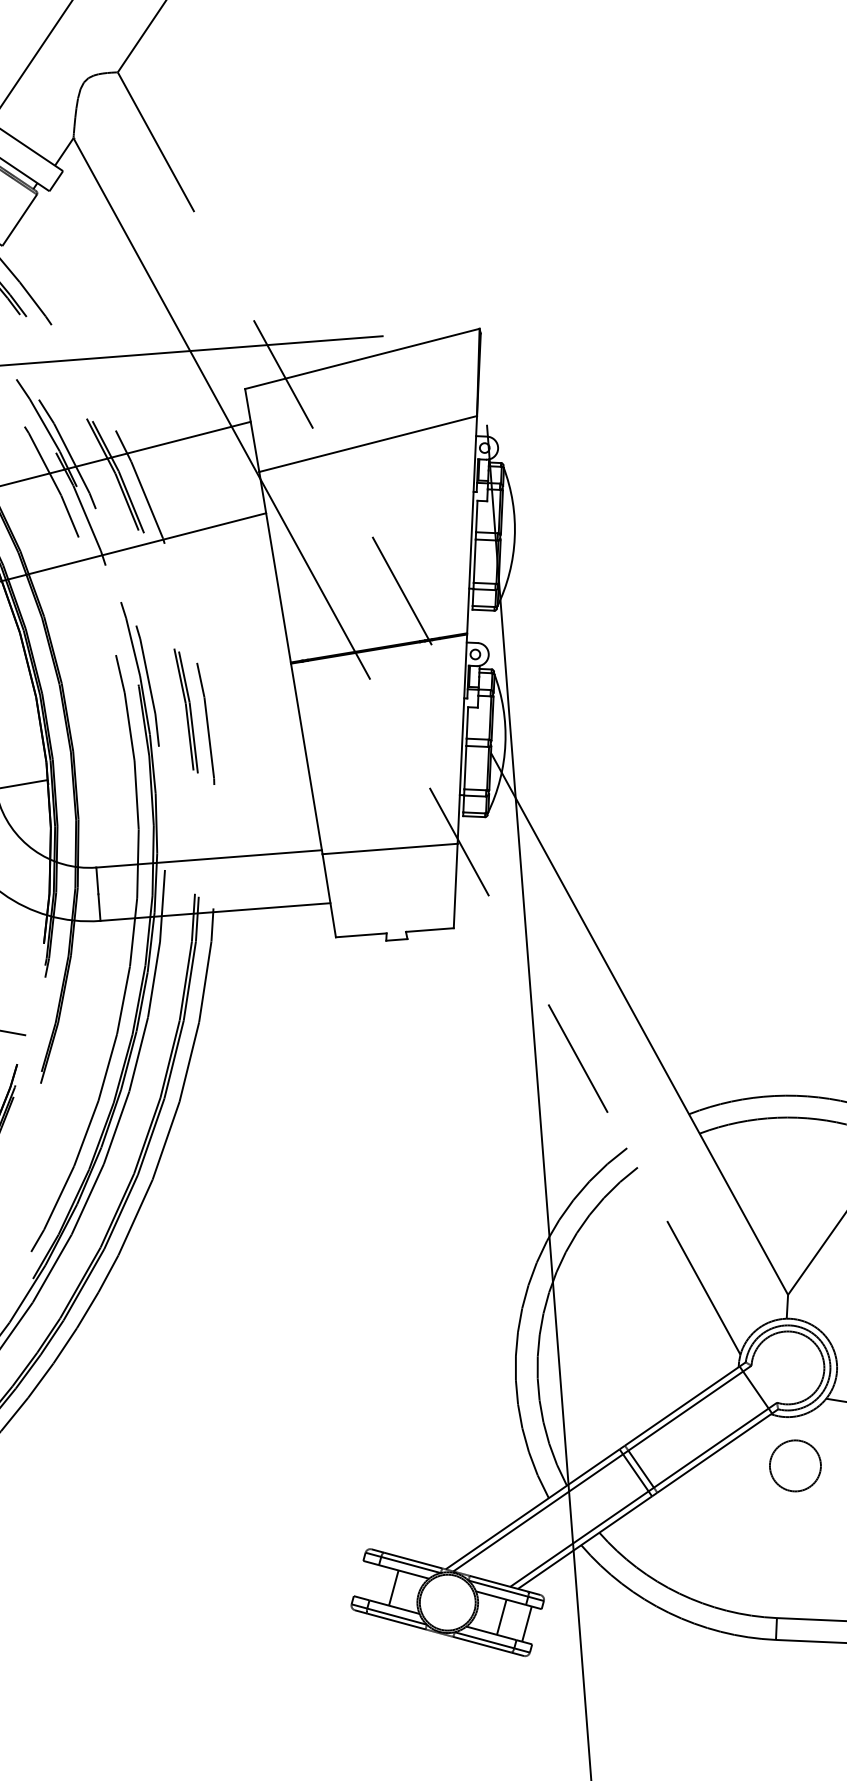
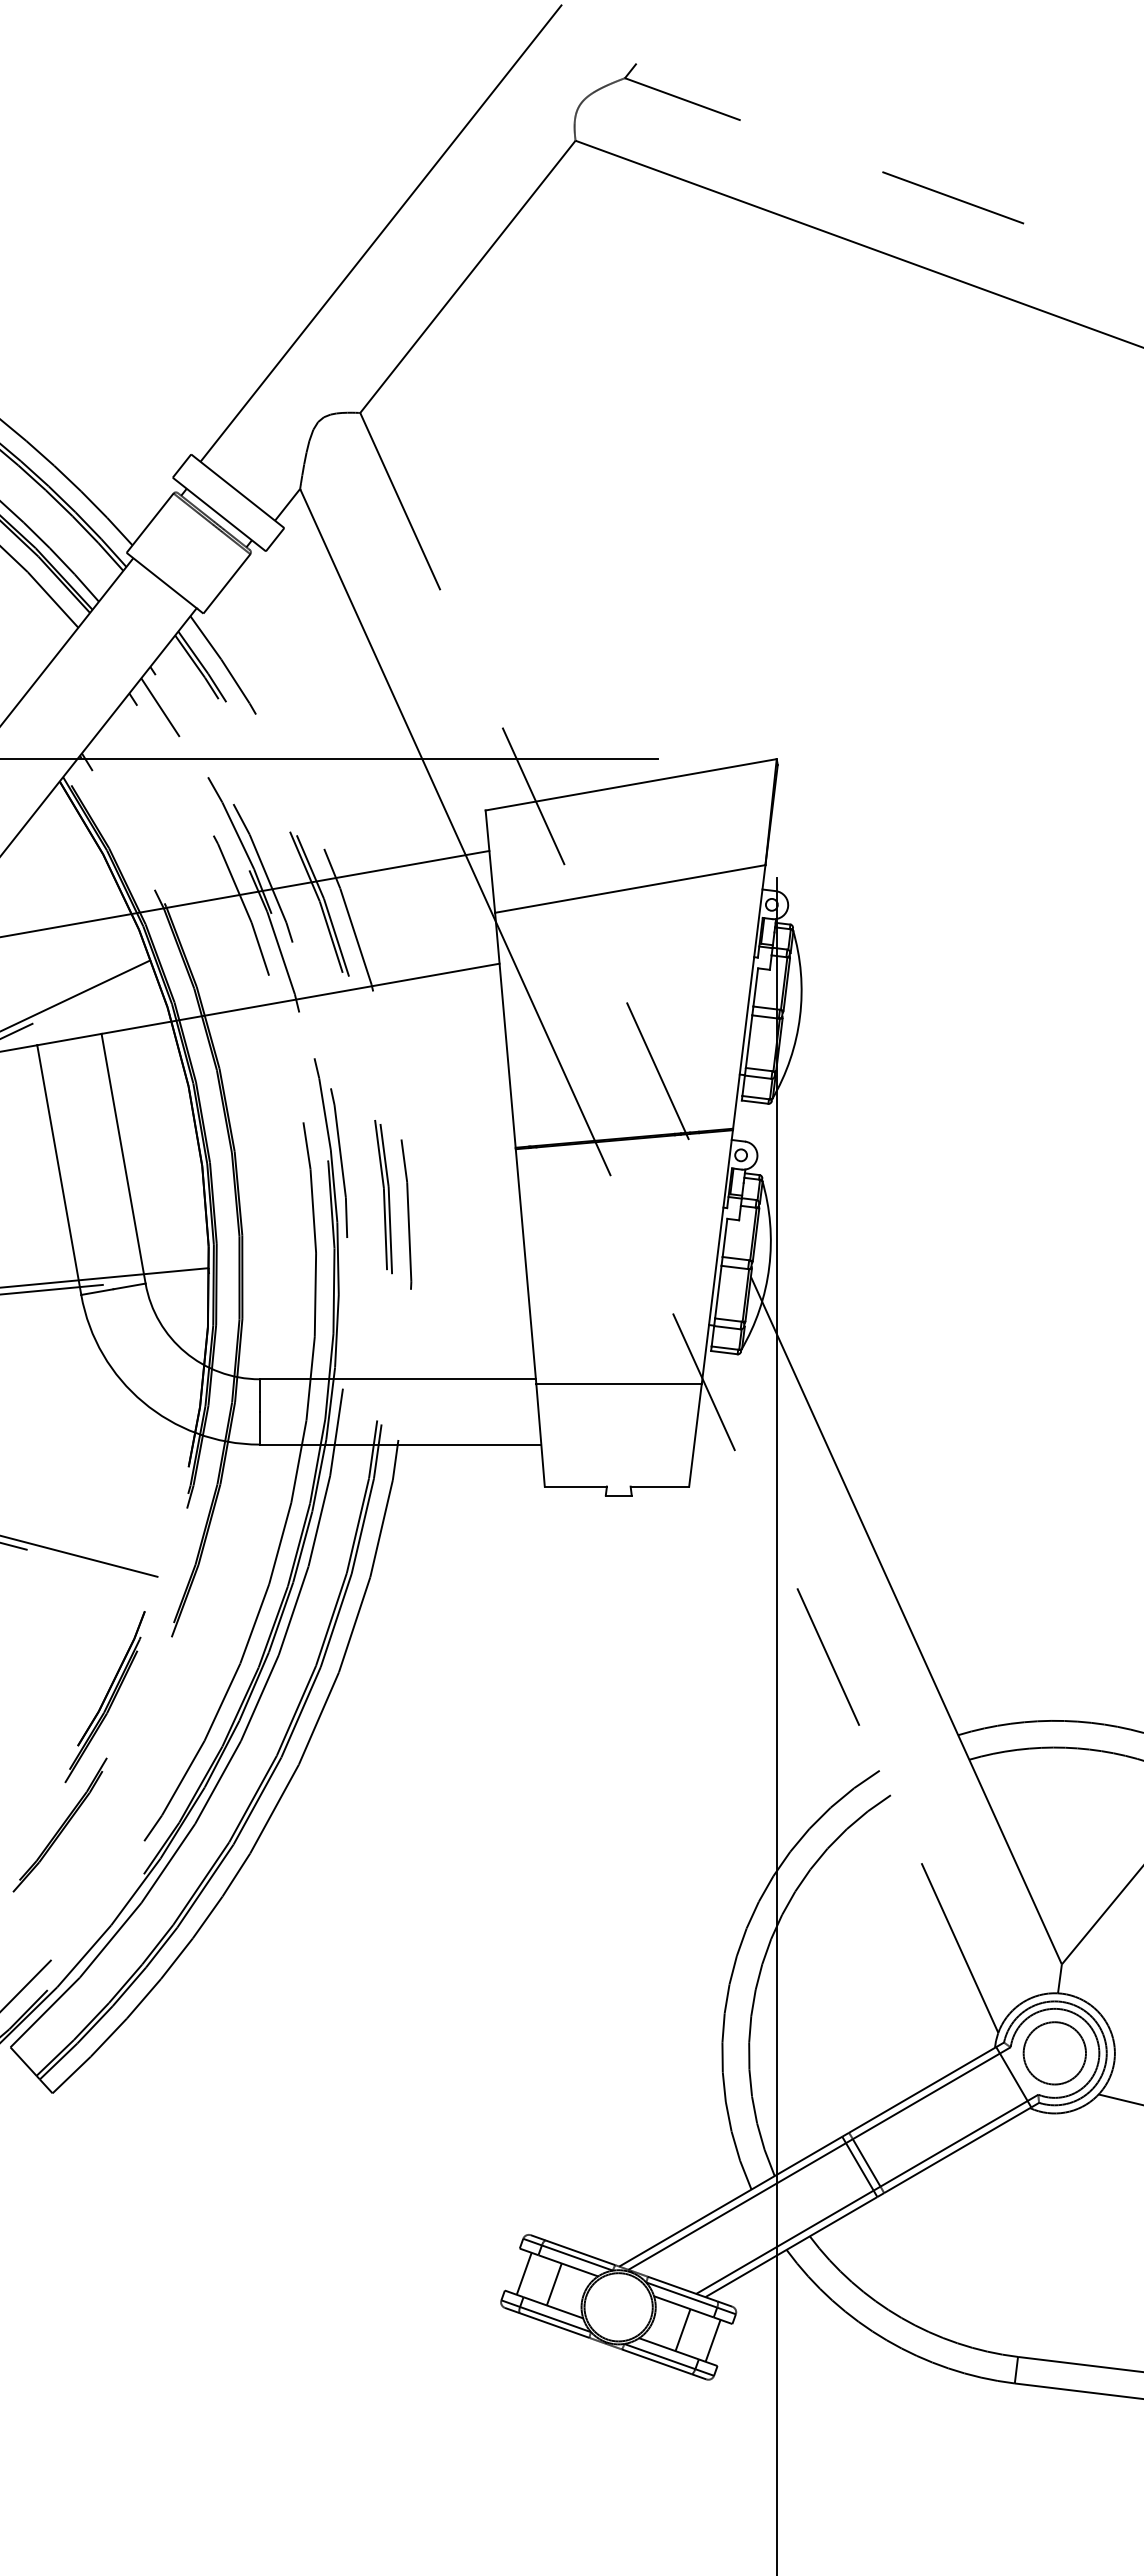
circle: (795, 1466) -> (1054, 2053), moved
line: (367, 1581) -> (523, 2273), added

